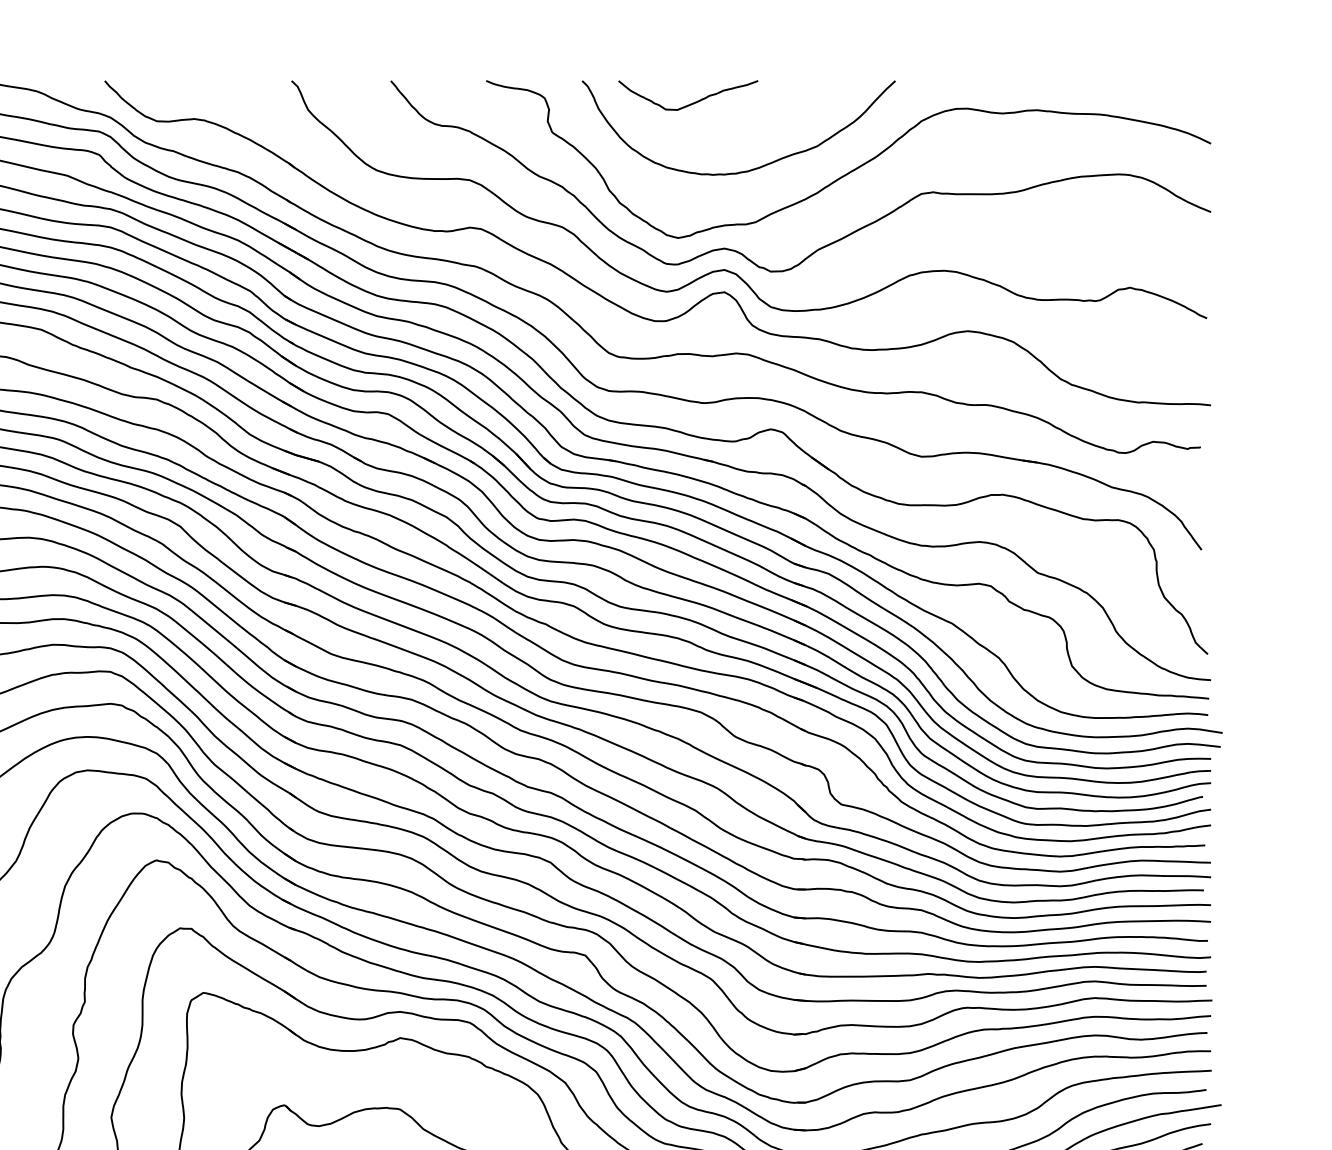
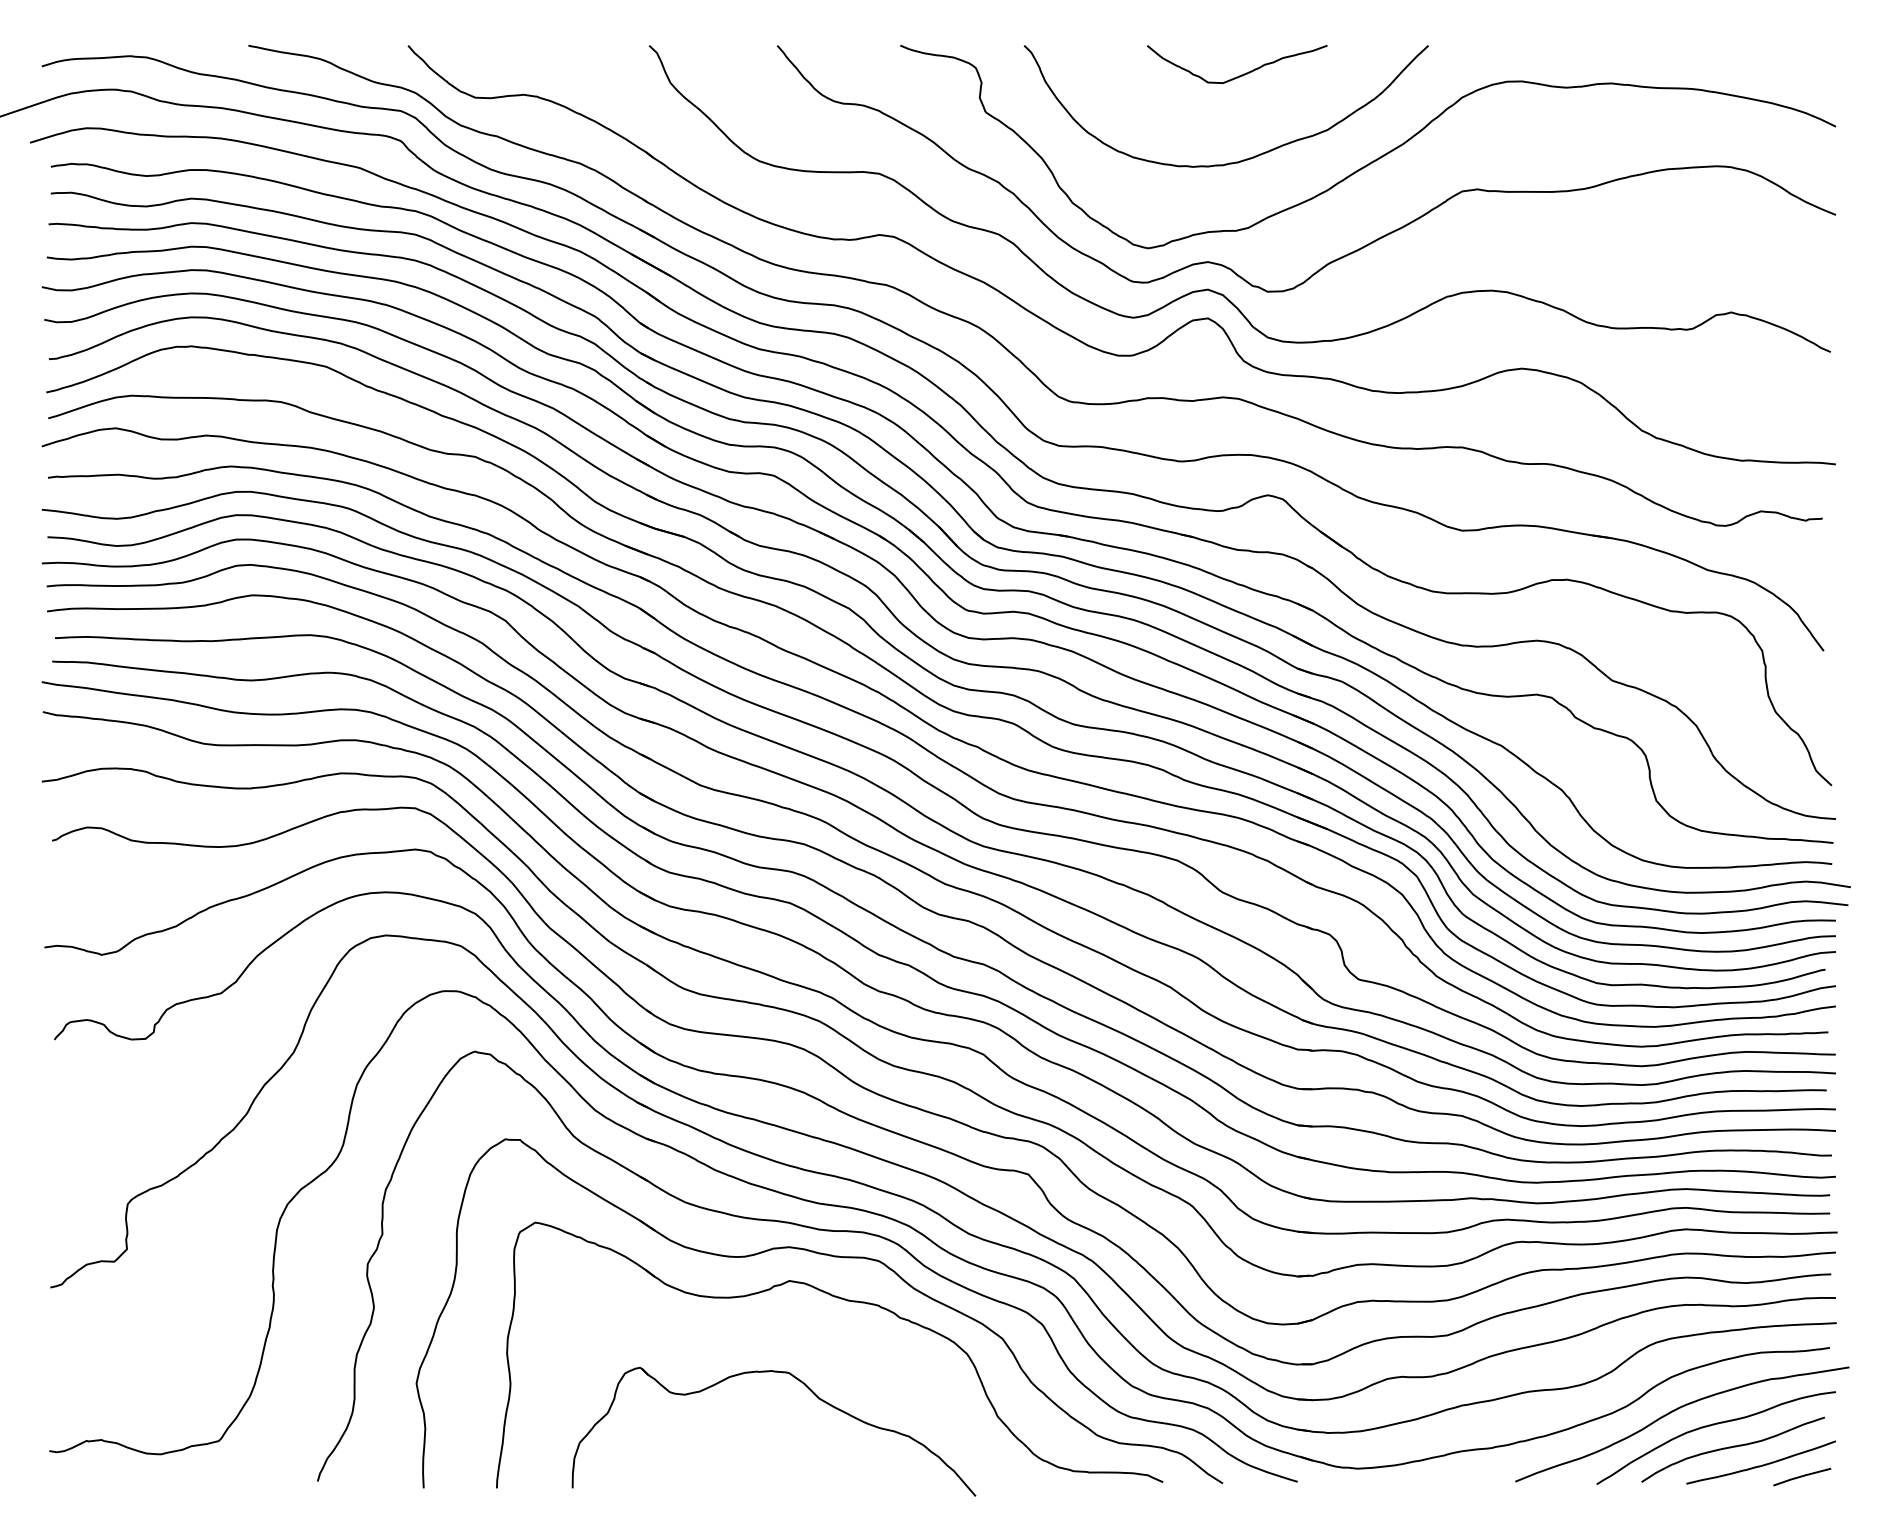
curve: (691, 103) -> (1241, 74), moved

